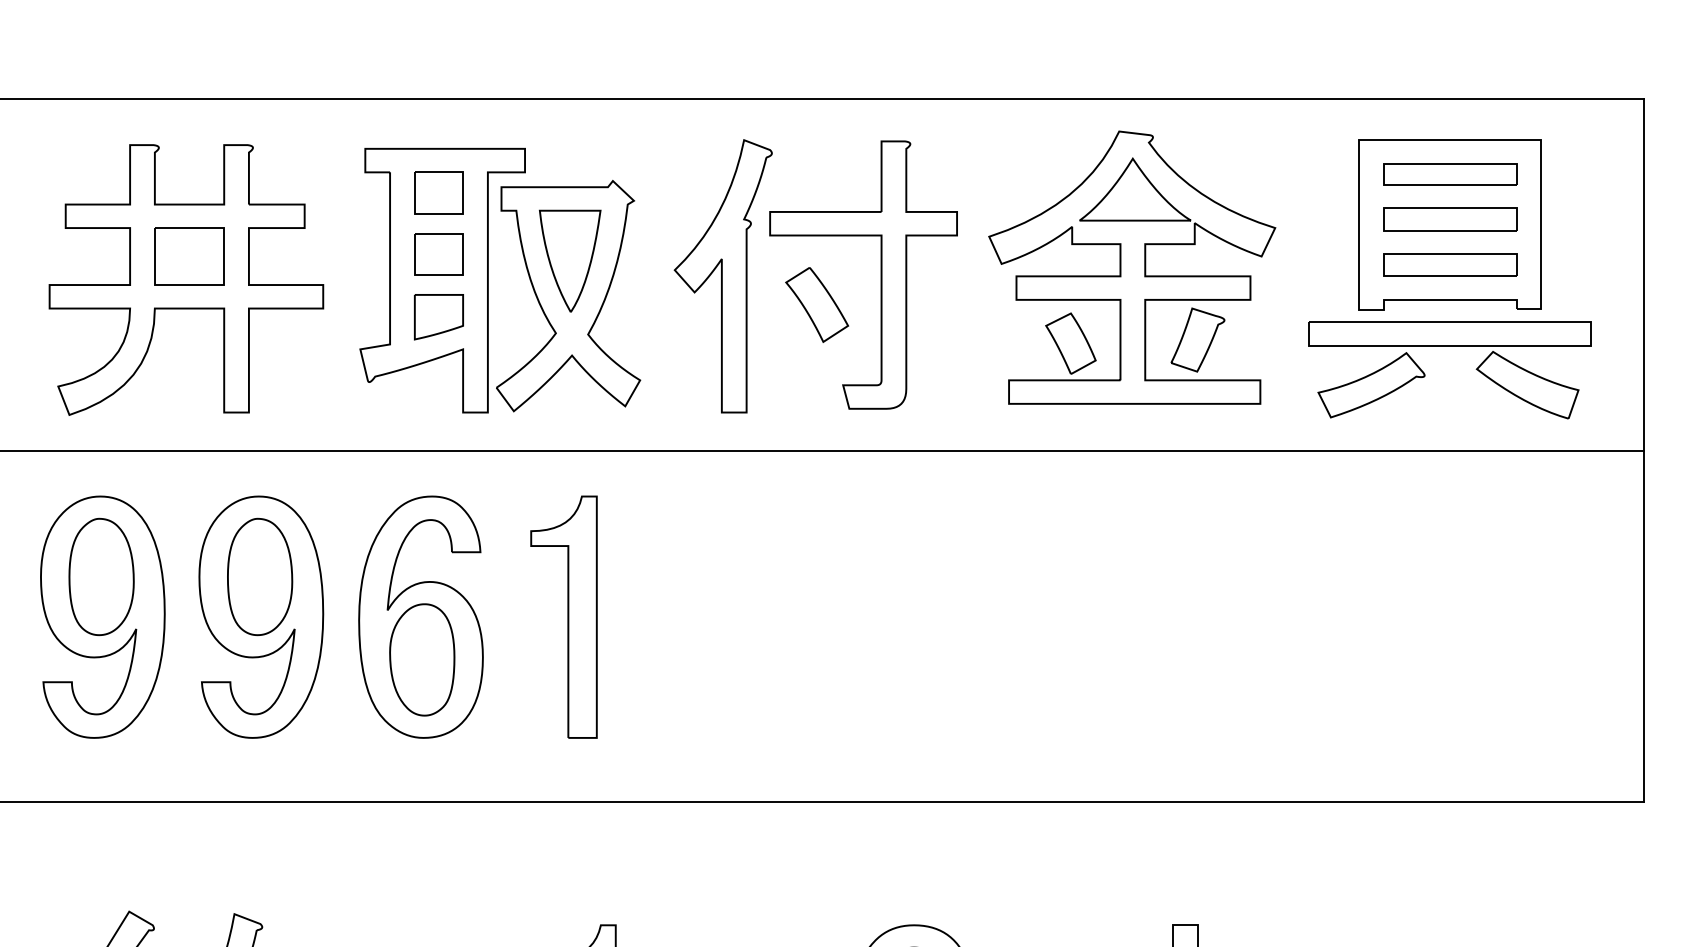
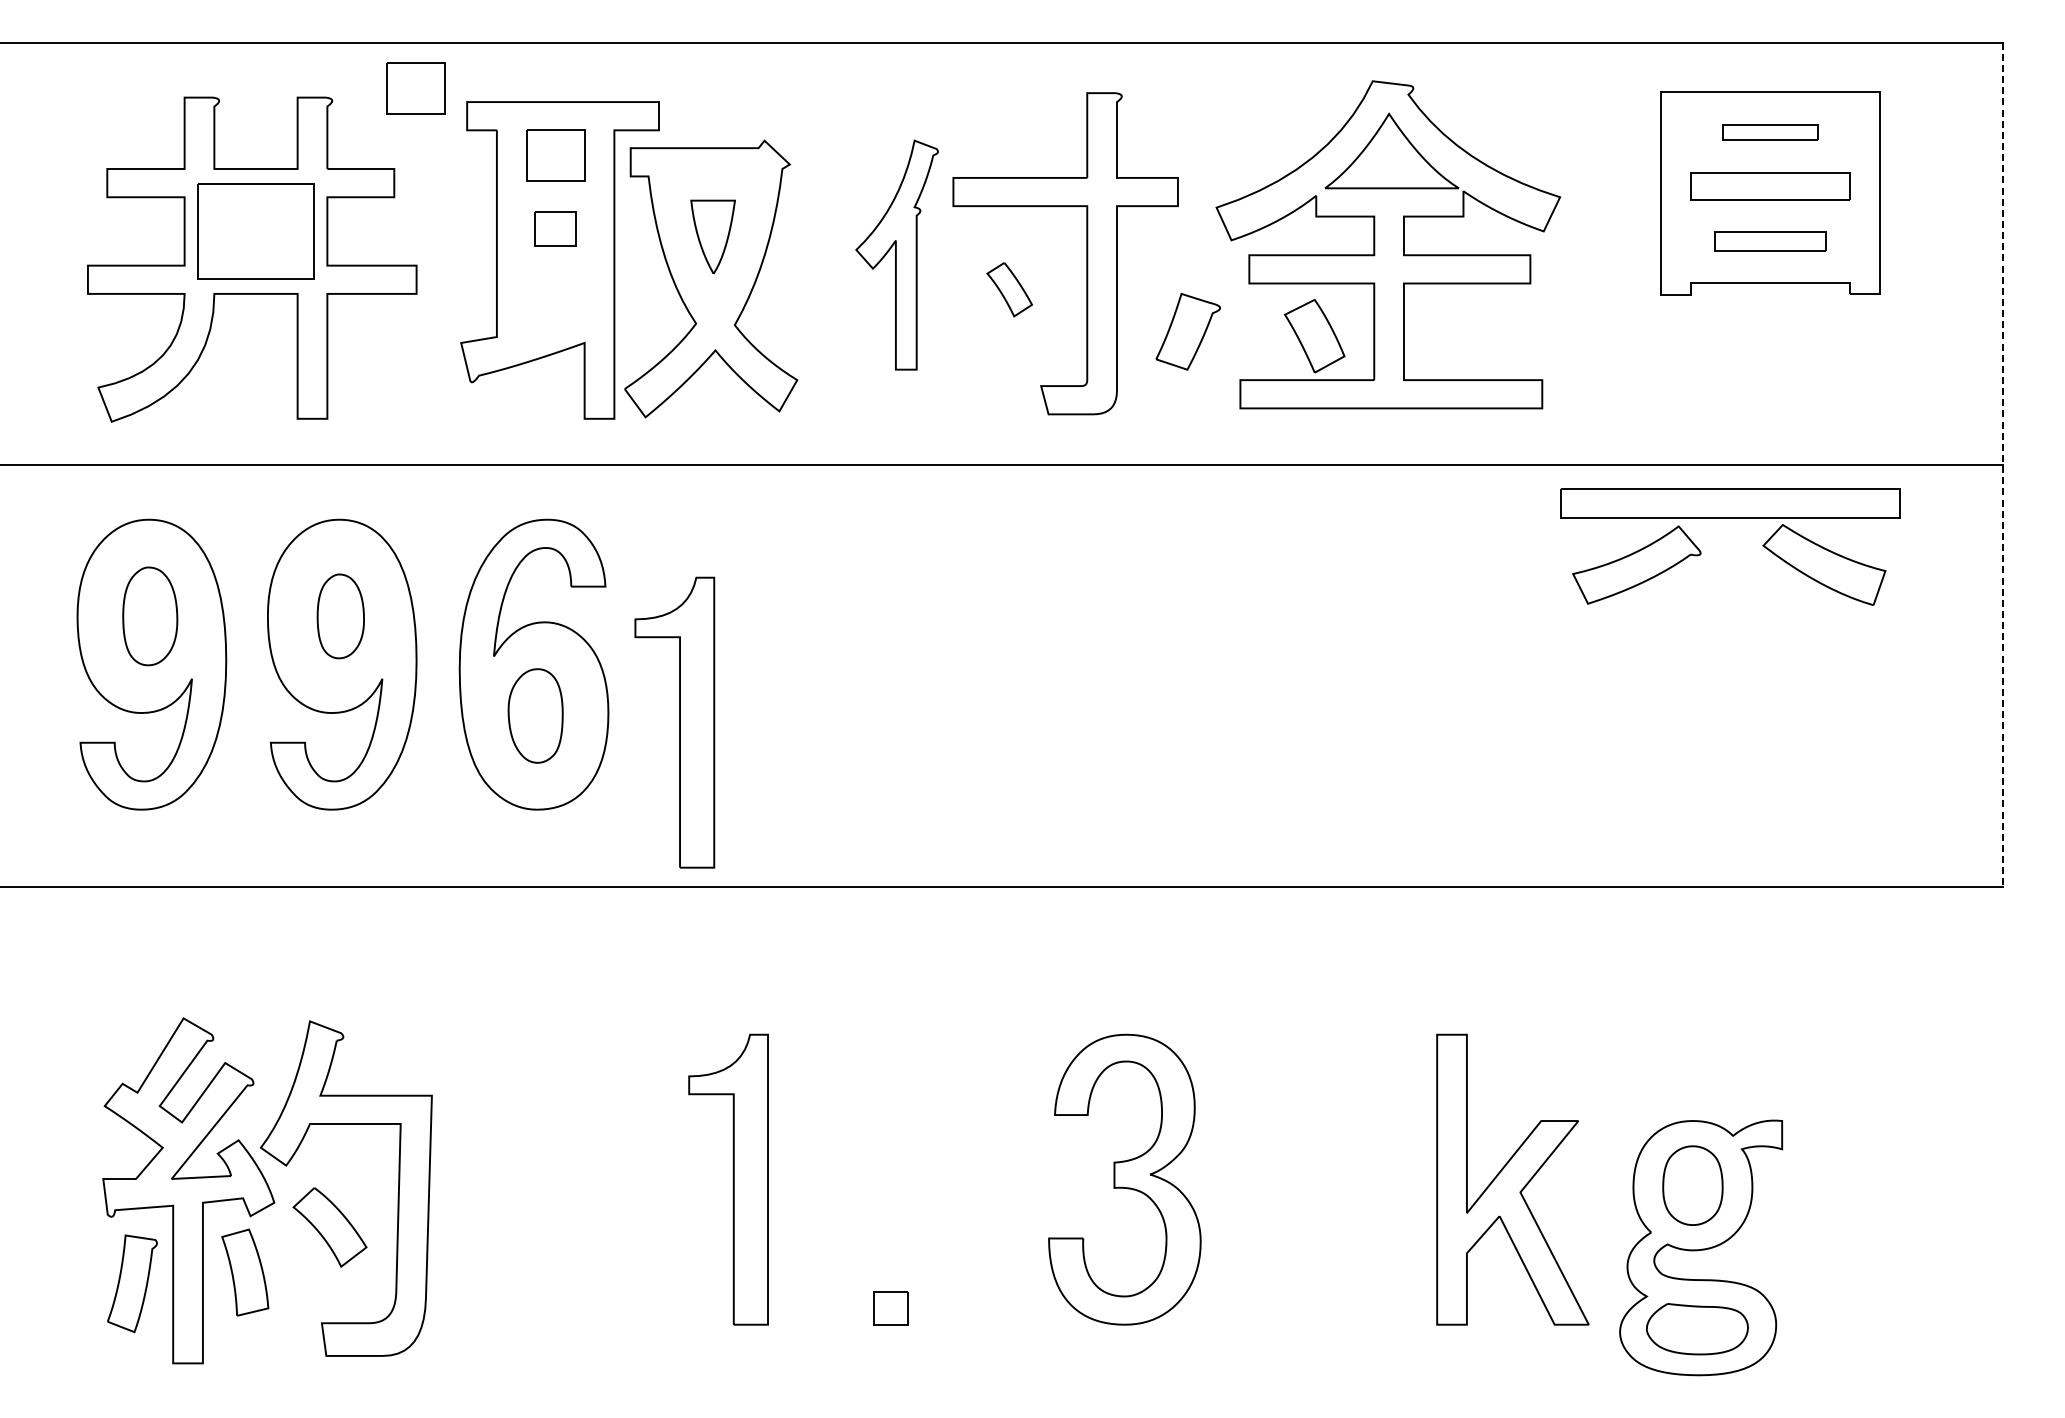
part: (322, 137) -> (415, 88), added
part: (1450, 174) -> (1770, 132), size x0.6
part: (438, 254) -> (555, 229), size x0.7
part: (189, 256) -> (255, 231), size x1.4
part: (569, 260) -> (712, 236), size x0.6
part: (1450, 264) -> (1770, 241), size x0.7
part: (722, 275) -> (896, 254), size x0.7
part: (816, 304) -> (1009, 289), size x0.6
part: (438, 316) -> (555, 303), removed
part: (1197, 339) -> (1187, 331), moved
part: (1449, 346) -> (1730, 518), moved
line: (1644, 451) -> (2003, 465), solid -> dashed
part: (100, 577) -> (149, 616), size x0.7
part: (259, 577) -> (340, 616), size x0.6
part: (563, 617) -> (674, 722), moved
part: (422, 659) -> (535, 715), size x0.7

